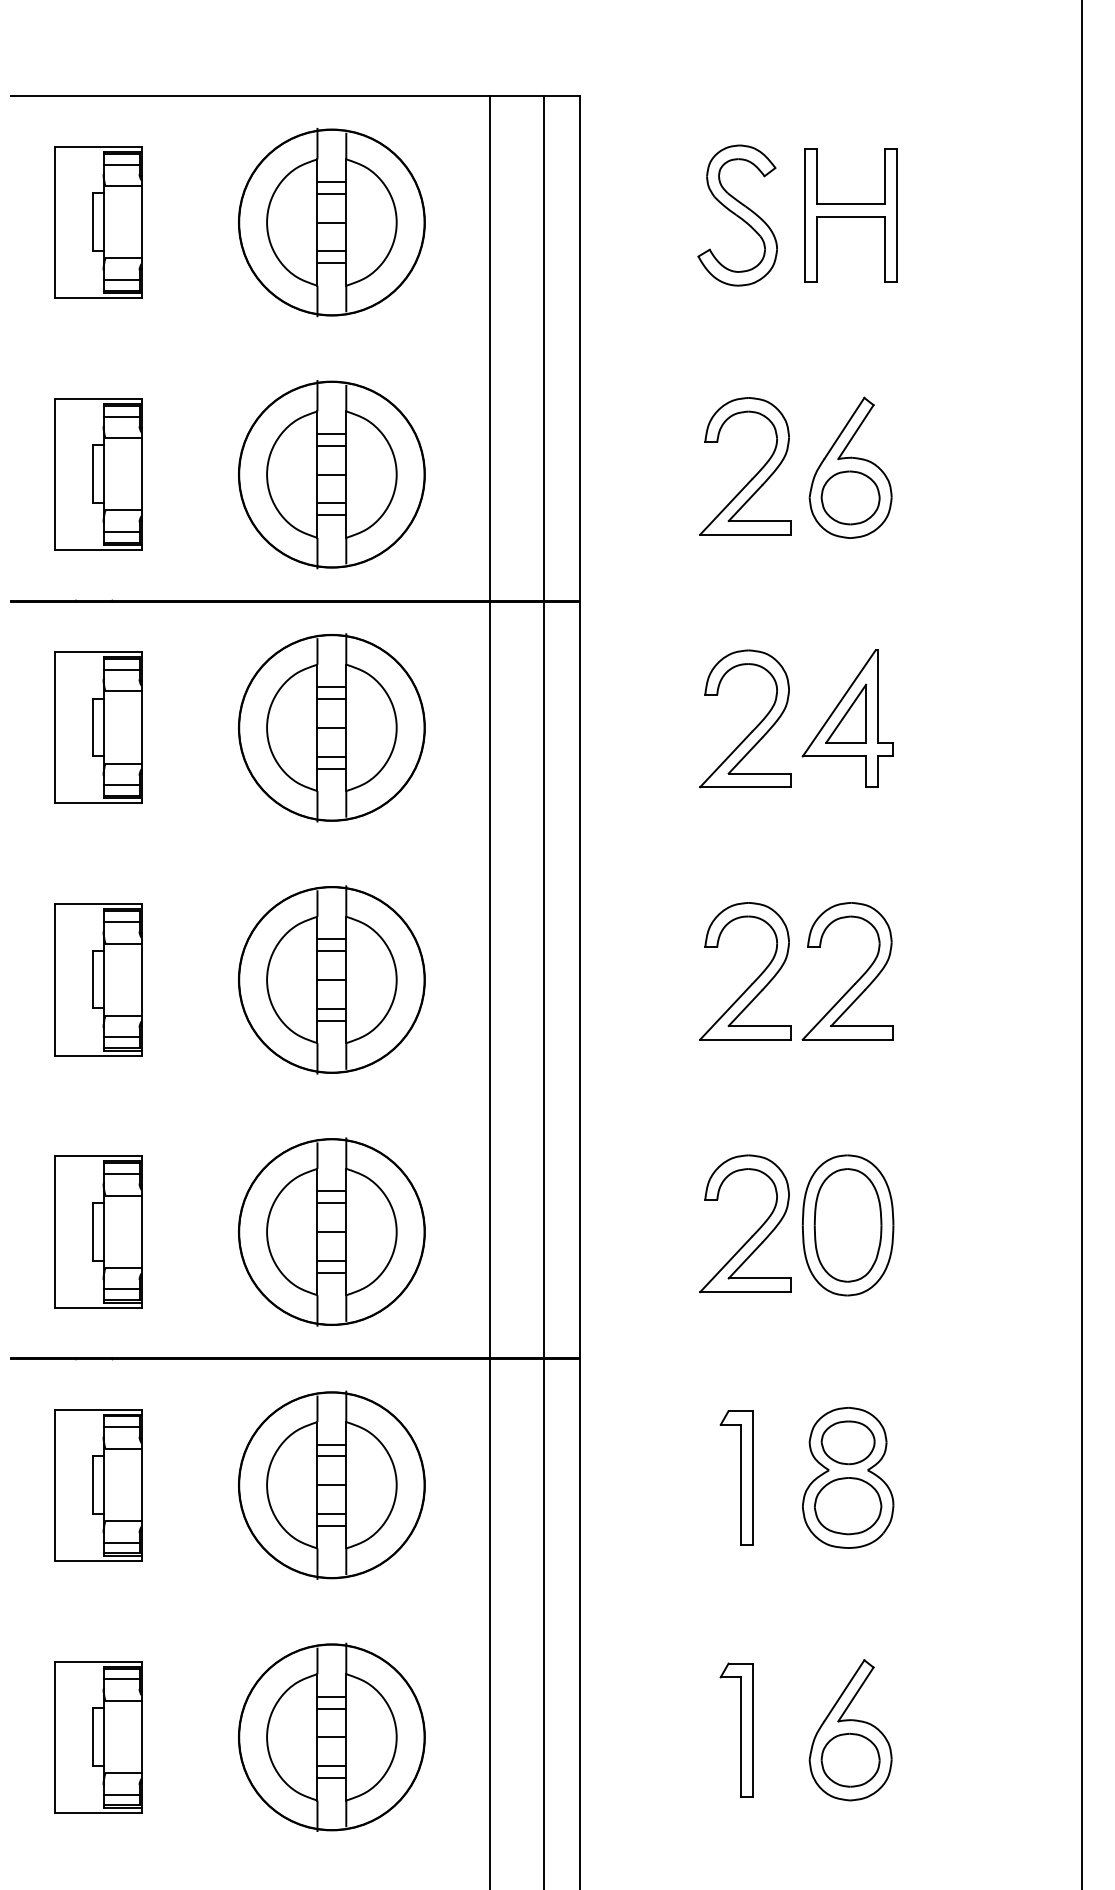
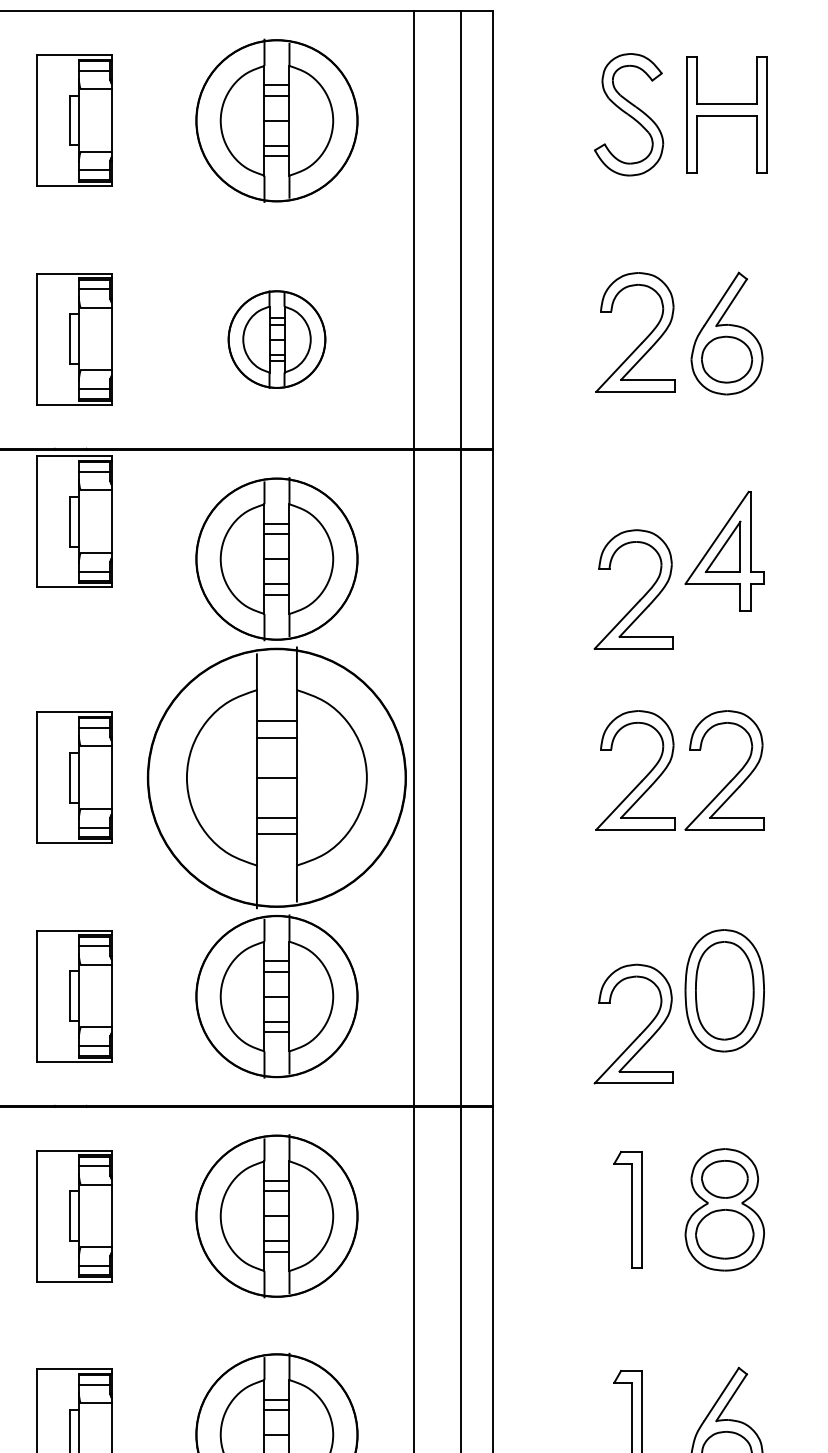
part: (331, 474) -> (276, 339), size x0.6
part: (98, 727) -> (74, 521), moved
part: (754, 727) -> (641, 597), moved
part: (331, 979) -> (276, 777), size x1.6
part: (754, 1232) -> (641, 1031), moved

